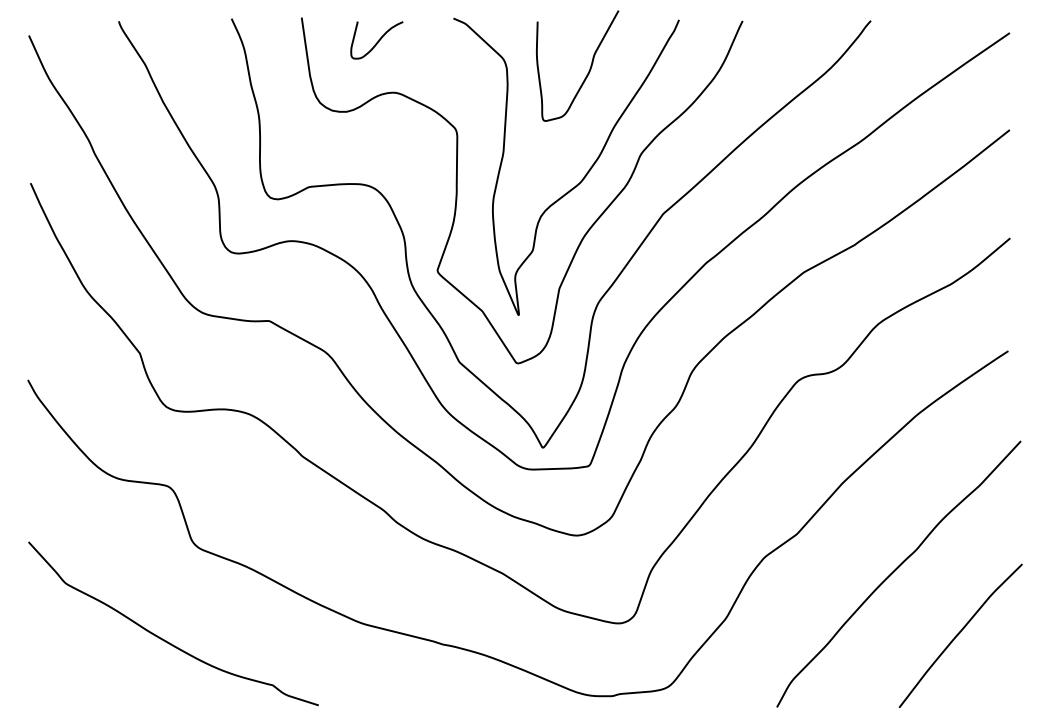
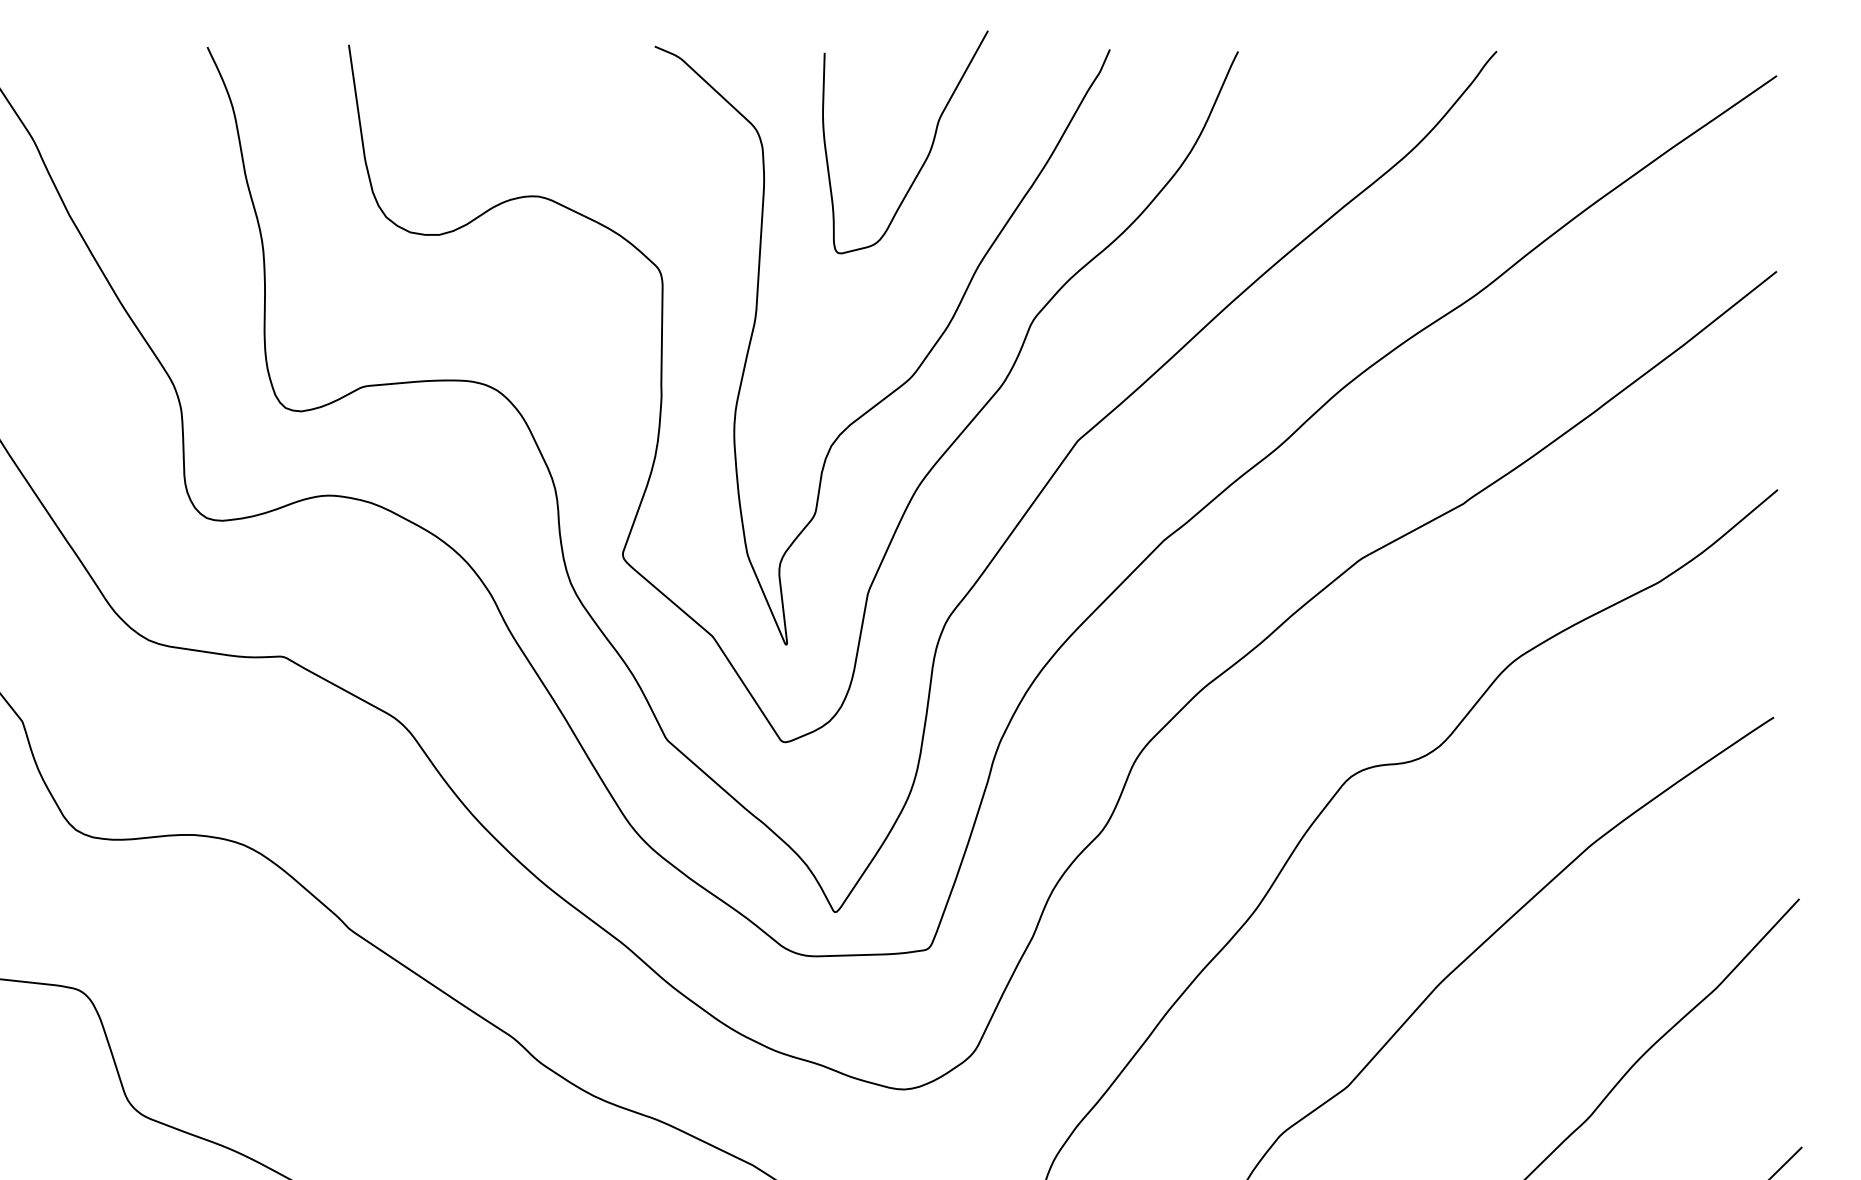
curve: (377, 41) -> (501, 93), removed

